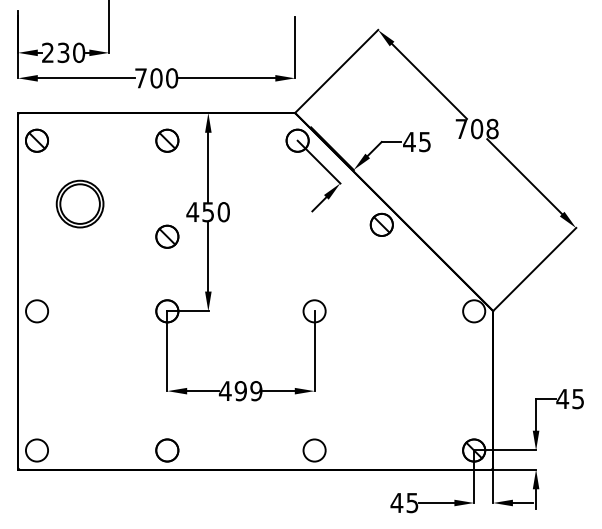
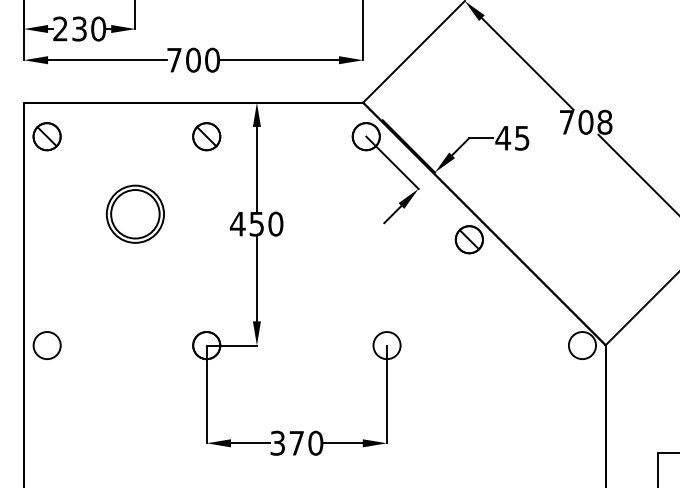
part: (79, 203) -> (134, 213), moved
part: (167, 236) -> (206, 253), removed
text: (240, 391) -> (296, 443), 499 -> 370

